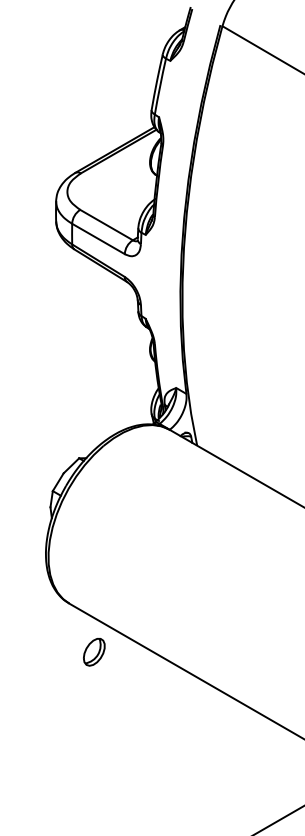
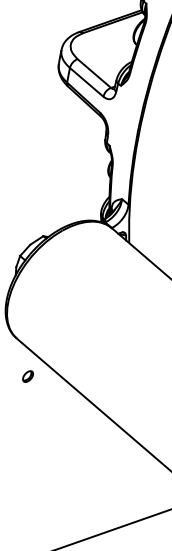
part: (94, 652) -> (28, 376), size x0.6

